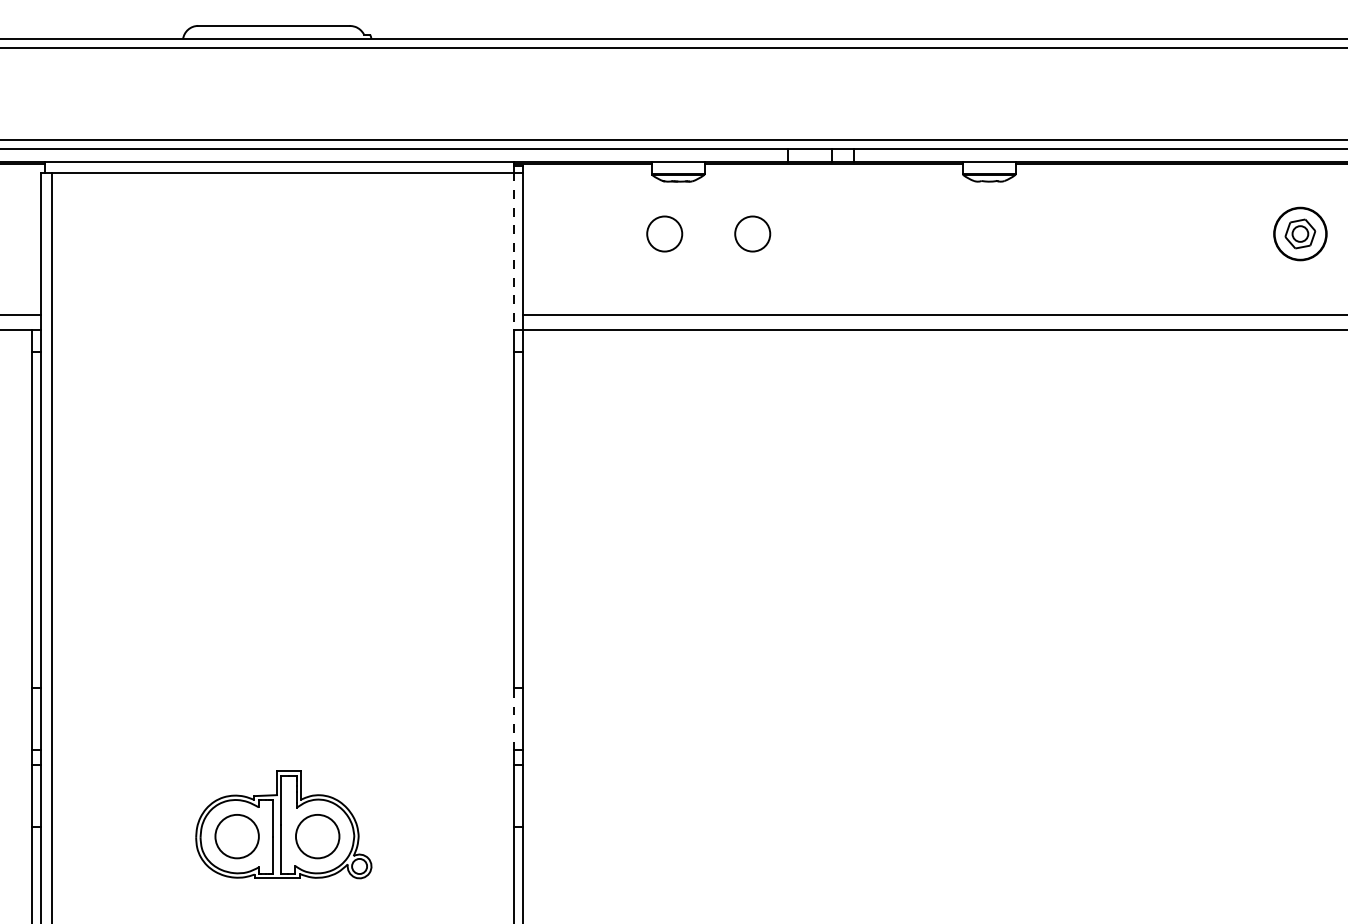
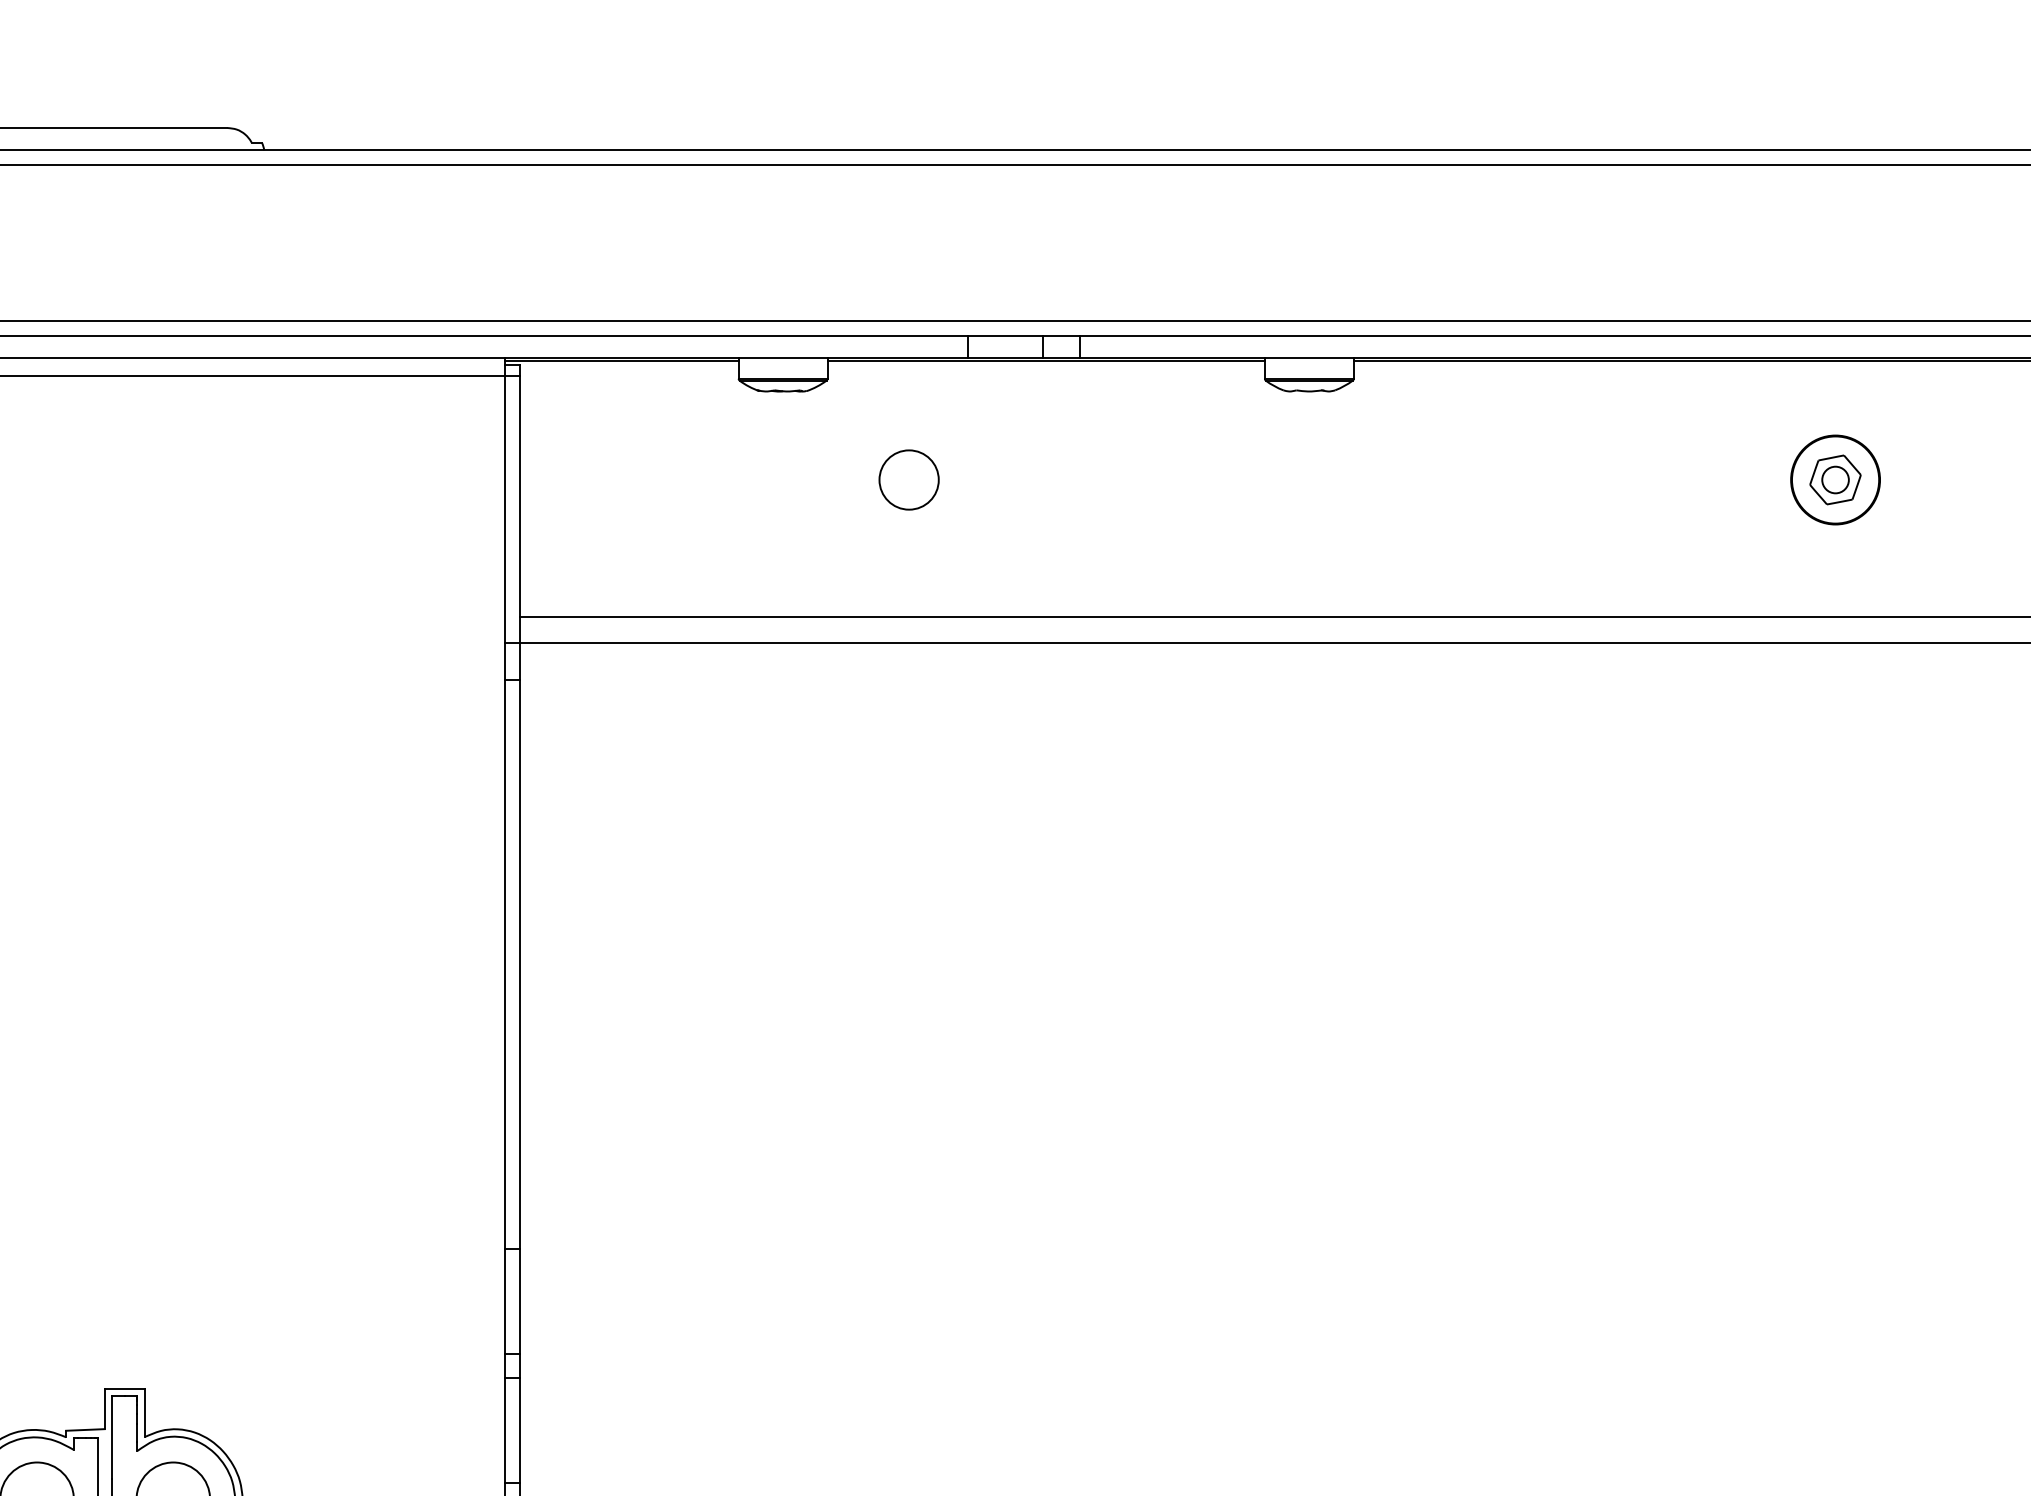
circle: (664, 233) -> (759, 479), removed
line: (513, 251) -> (504, 509), dashed -> solid
line: (513, 718) -> (504, 1299), dashed -> solid

